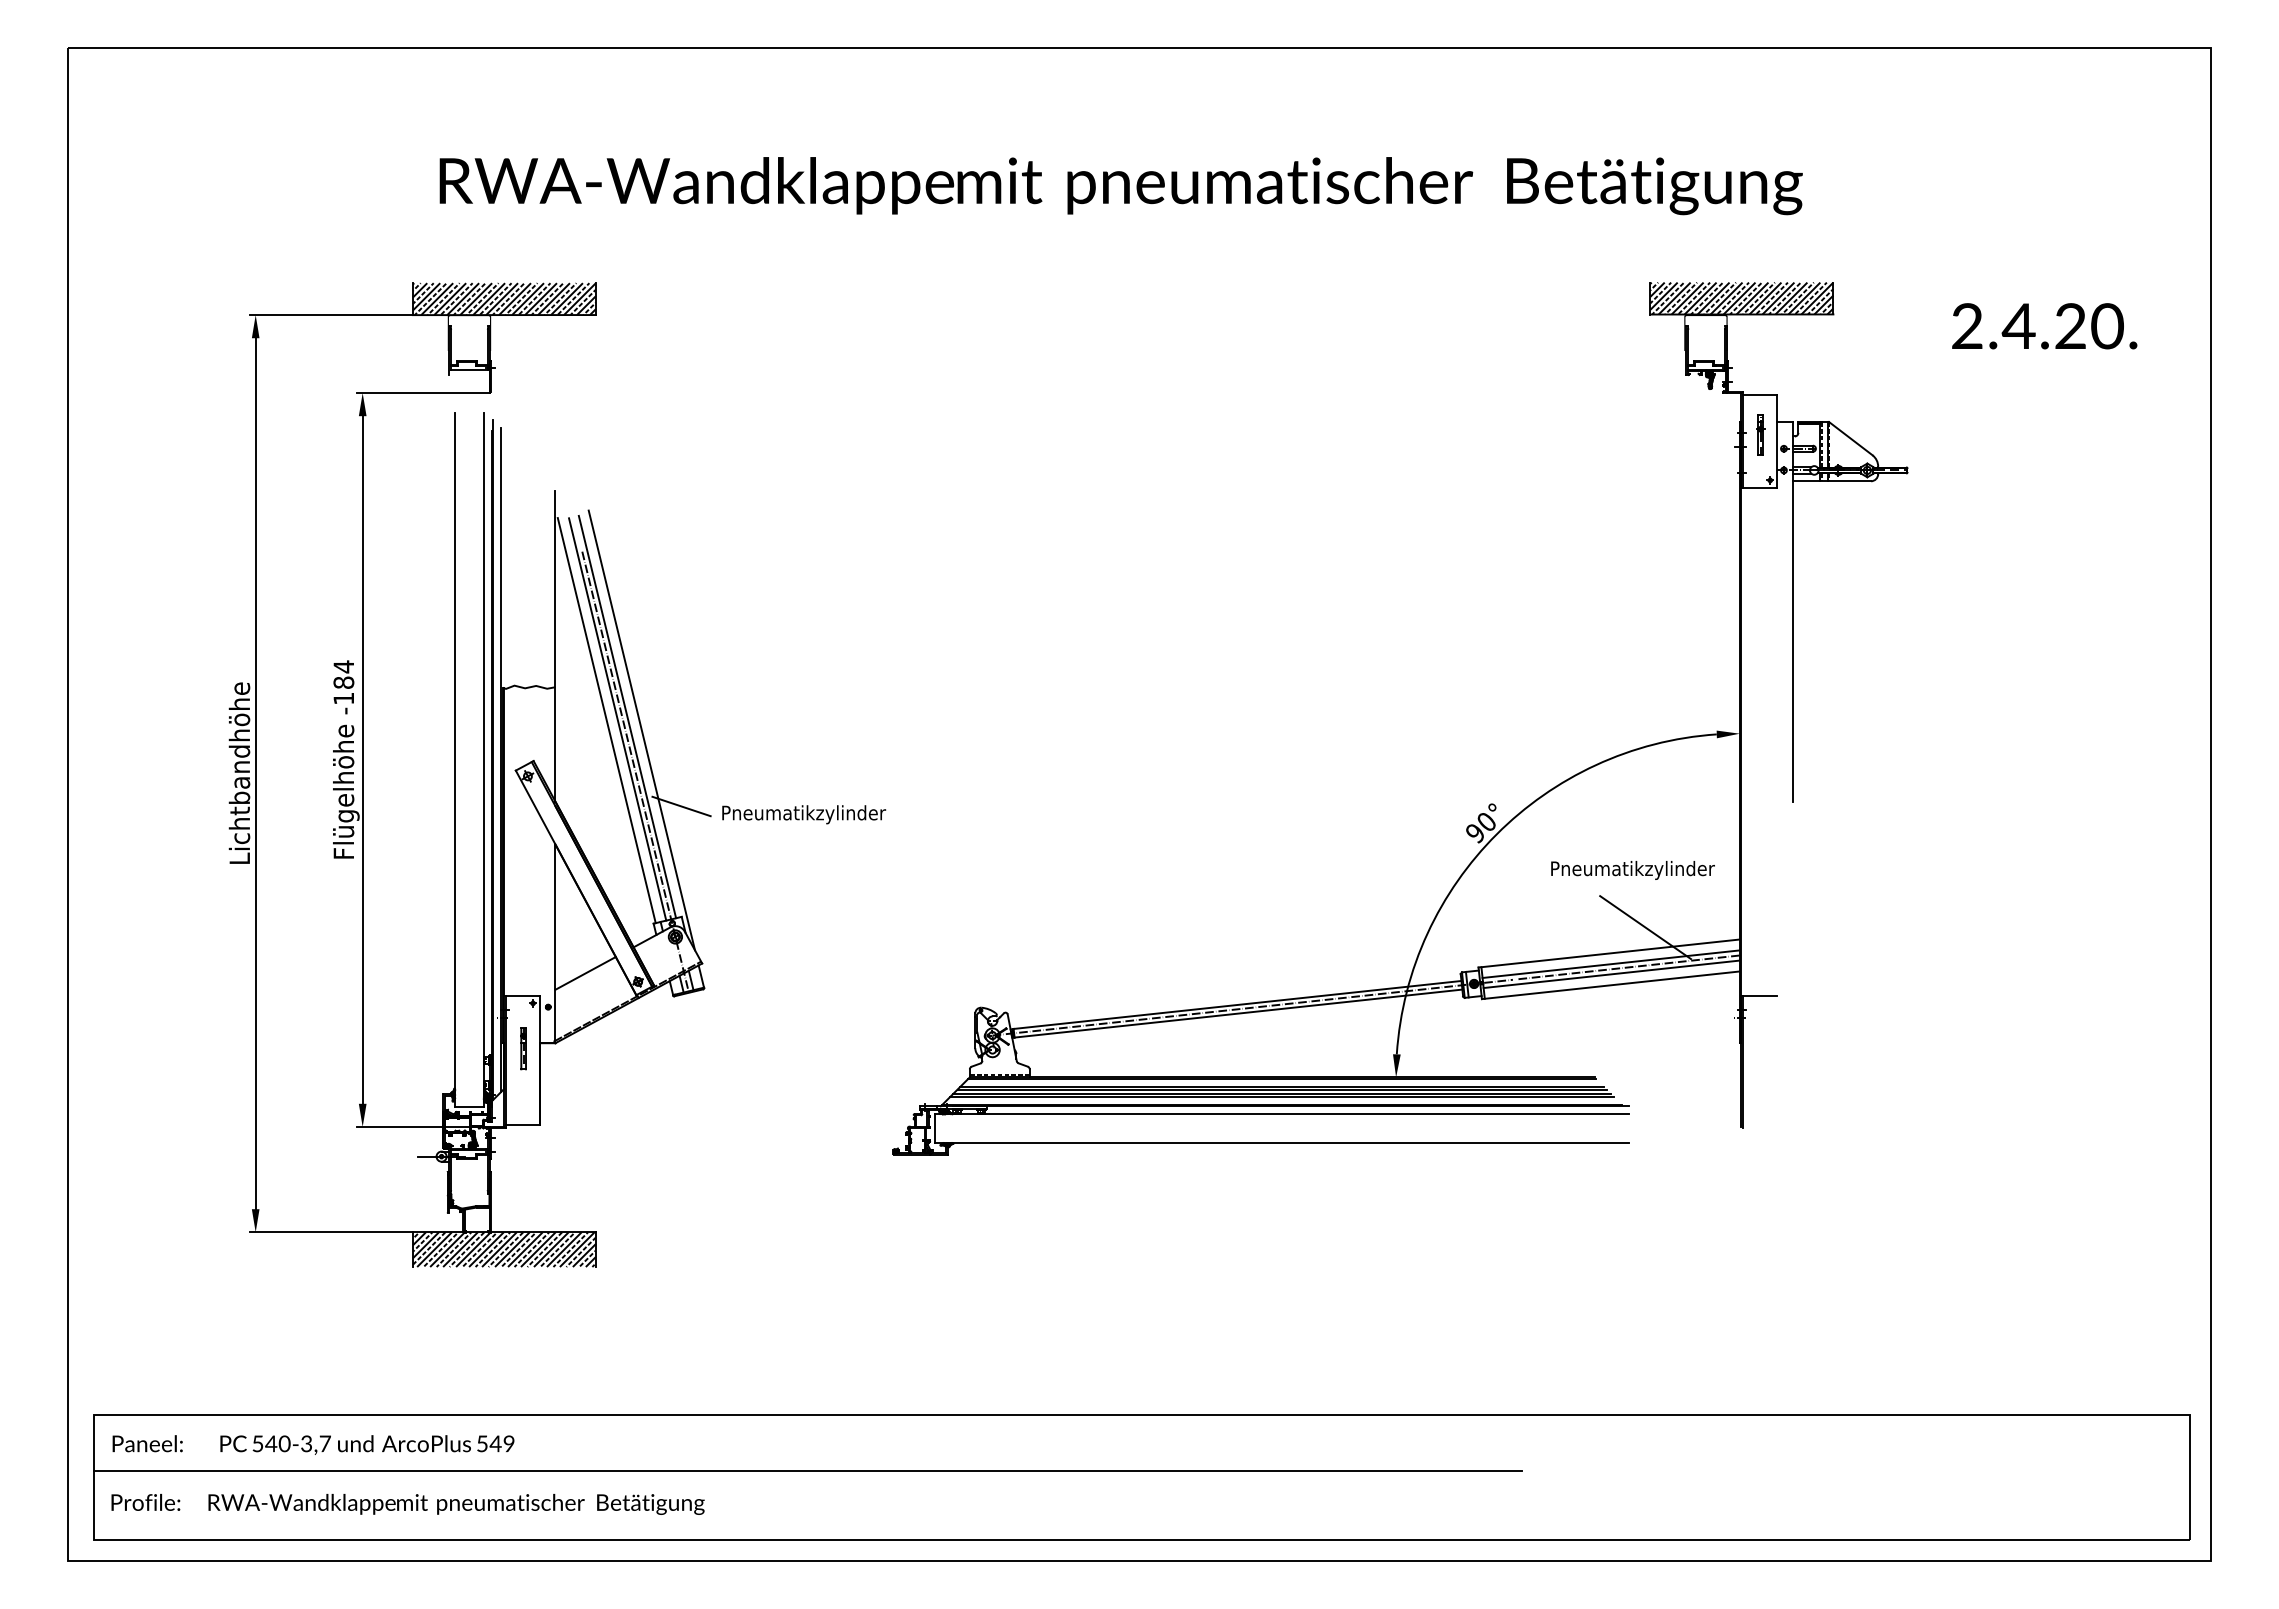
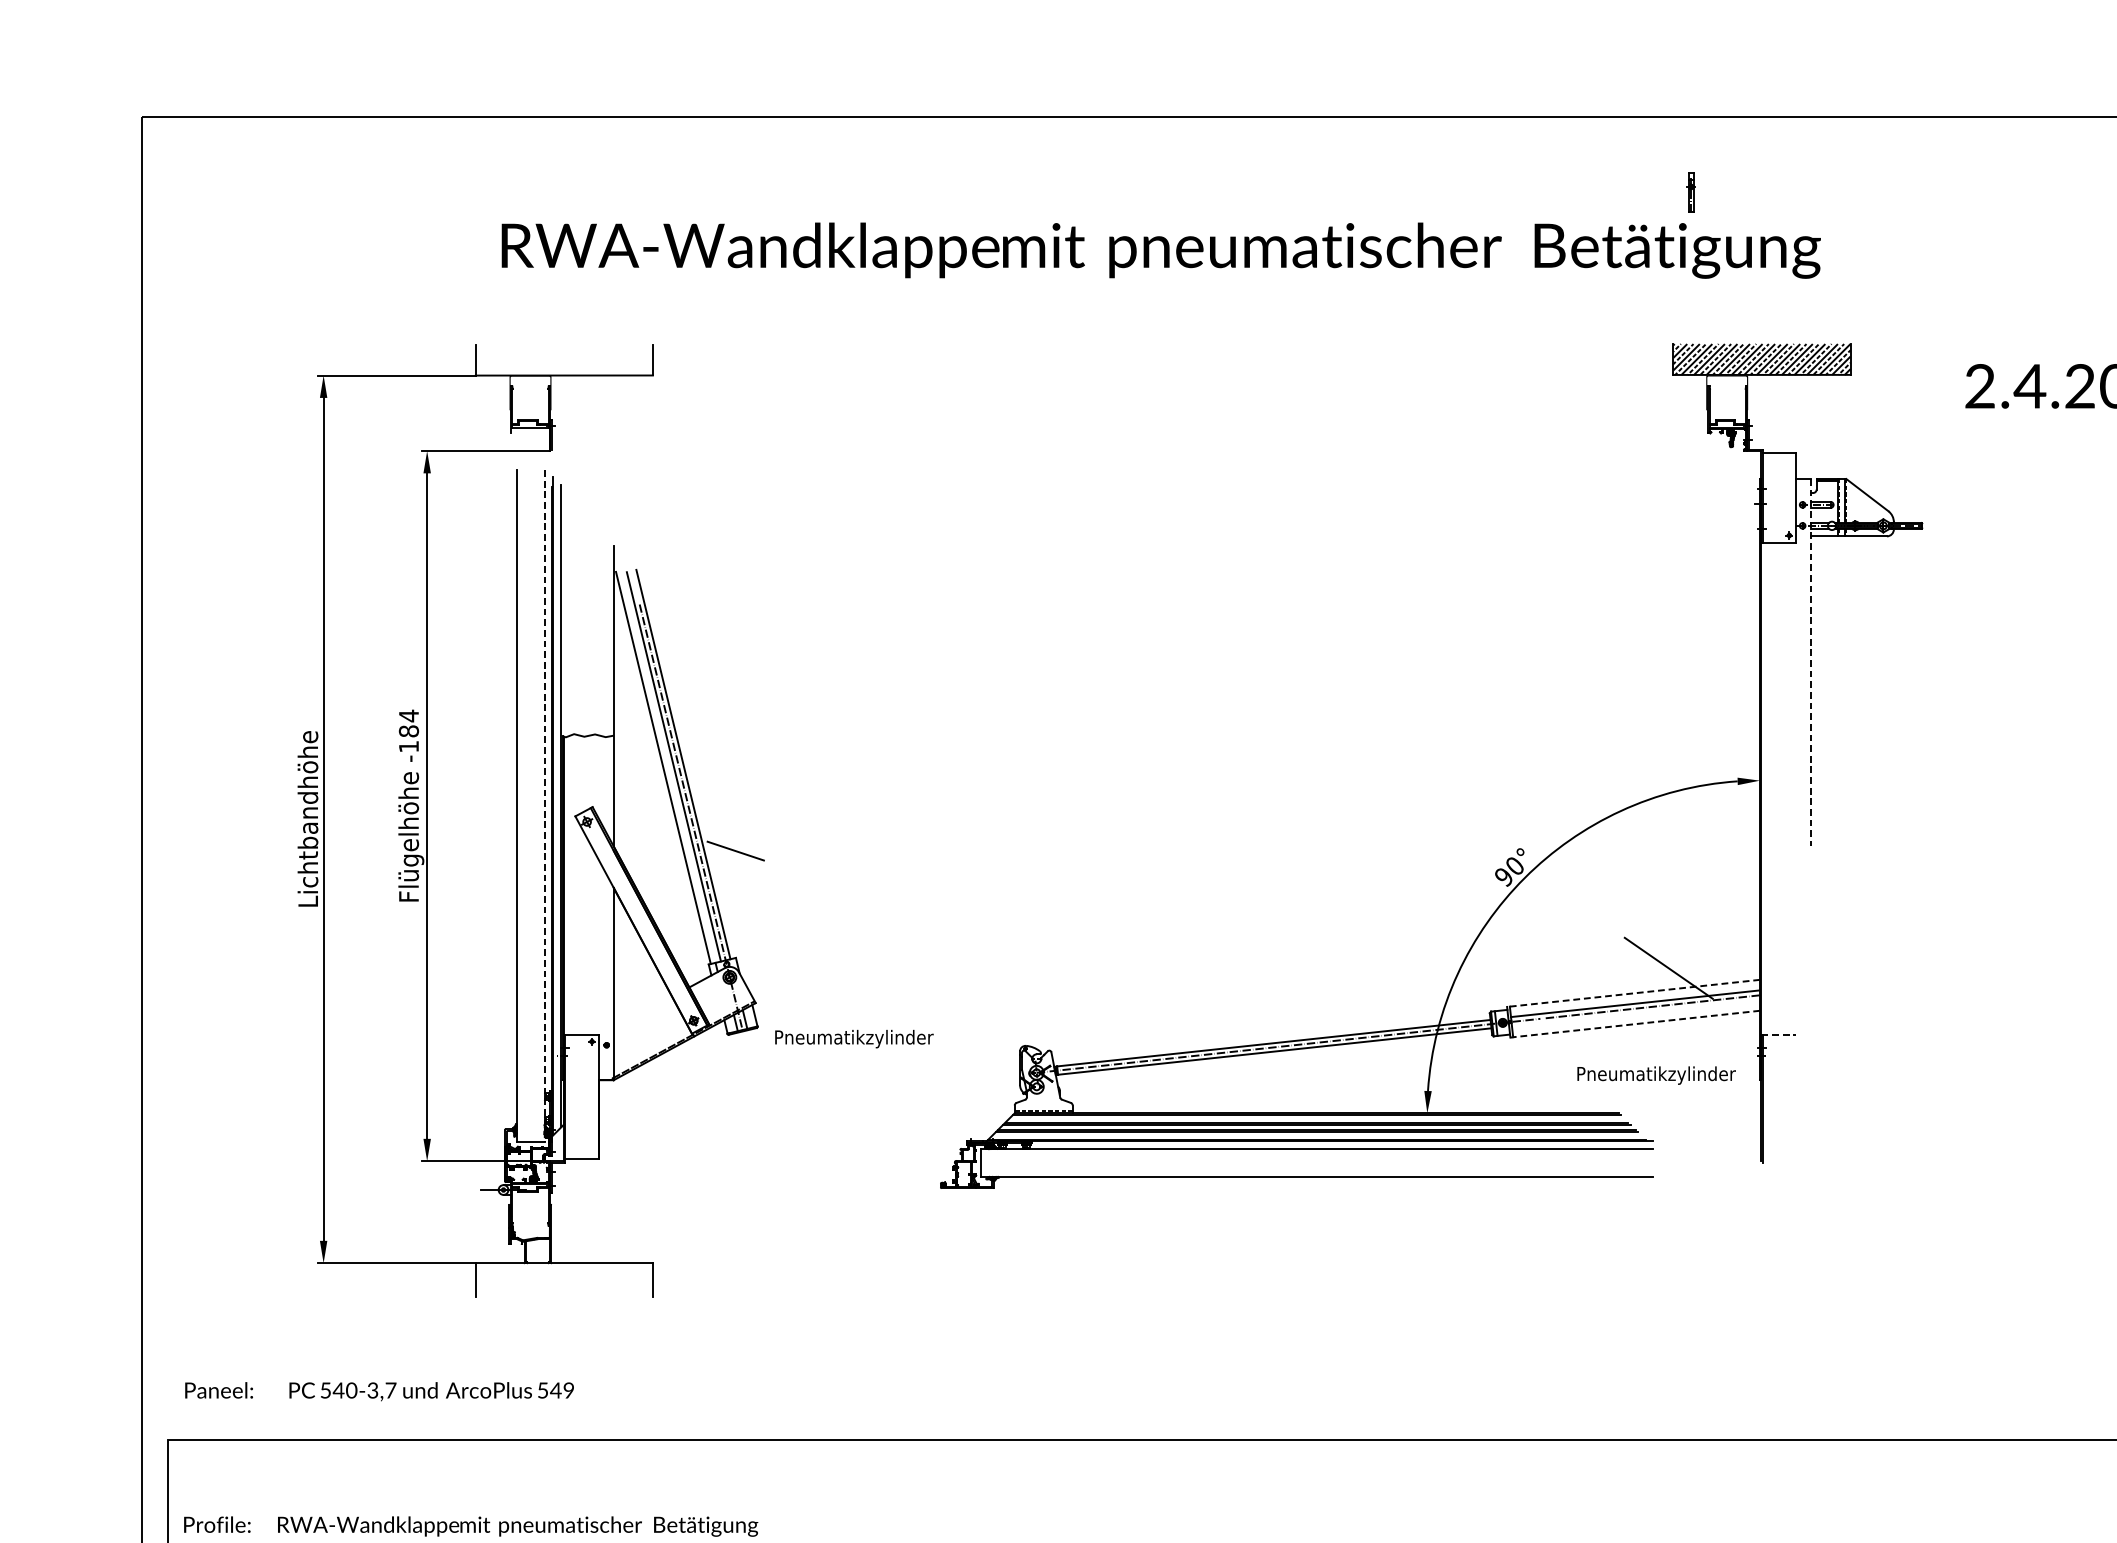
hatch: (503, 299) -> (563, 360), removed
part: (1760, 434) -> (1690, 192), moved
line: (1792, 611) -> (1810, 662), solid -> dashed
line: (641, 730) -> (697, 777), removed
line: (484, 760) -> (545, 806), solid -> dashed
text: (804, 814) -> (854, 1038), moved
text: (1632, 870) -> (1656, 1075), moved
line: (1608, 953) -> (1632, 993), solid -> dashed
line: (585, 973) -> (642, 1012), removed
line: (1611, 974) -> (1635, 1013), removed
line: (1610, 985) -> (1634, 1024), solid -> dashed
line: (1759, 996) -> (1779, 1035), solid -> dashed
part: (523, 1048) -> (582, 1085), removed
hatch: (503, 1249) -> (563, 1279), removed
text: (313, 1444) -> (379, 1391), moved
line: (808, 1471) -> (858, 1494), removed

